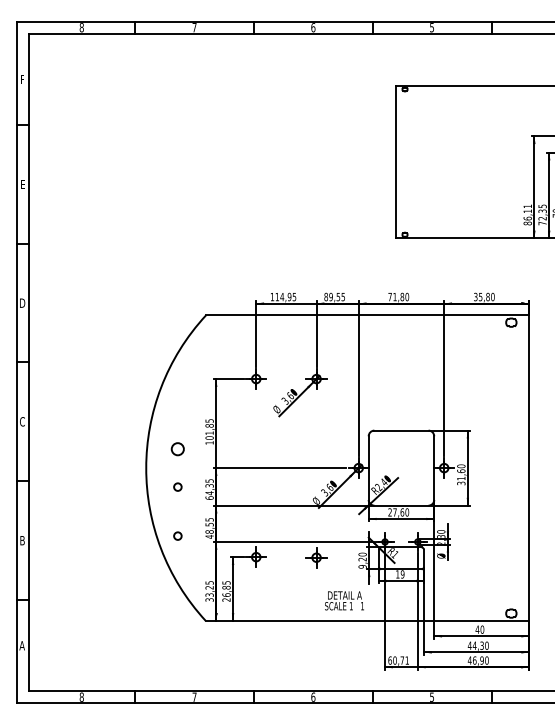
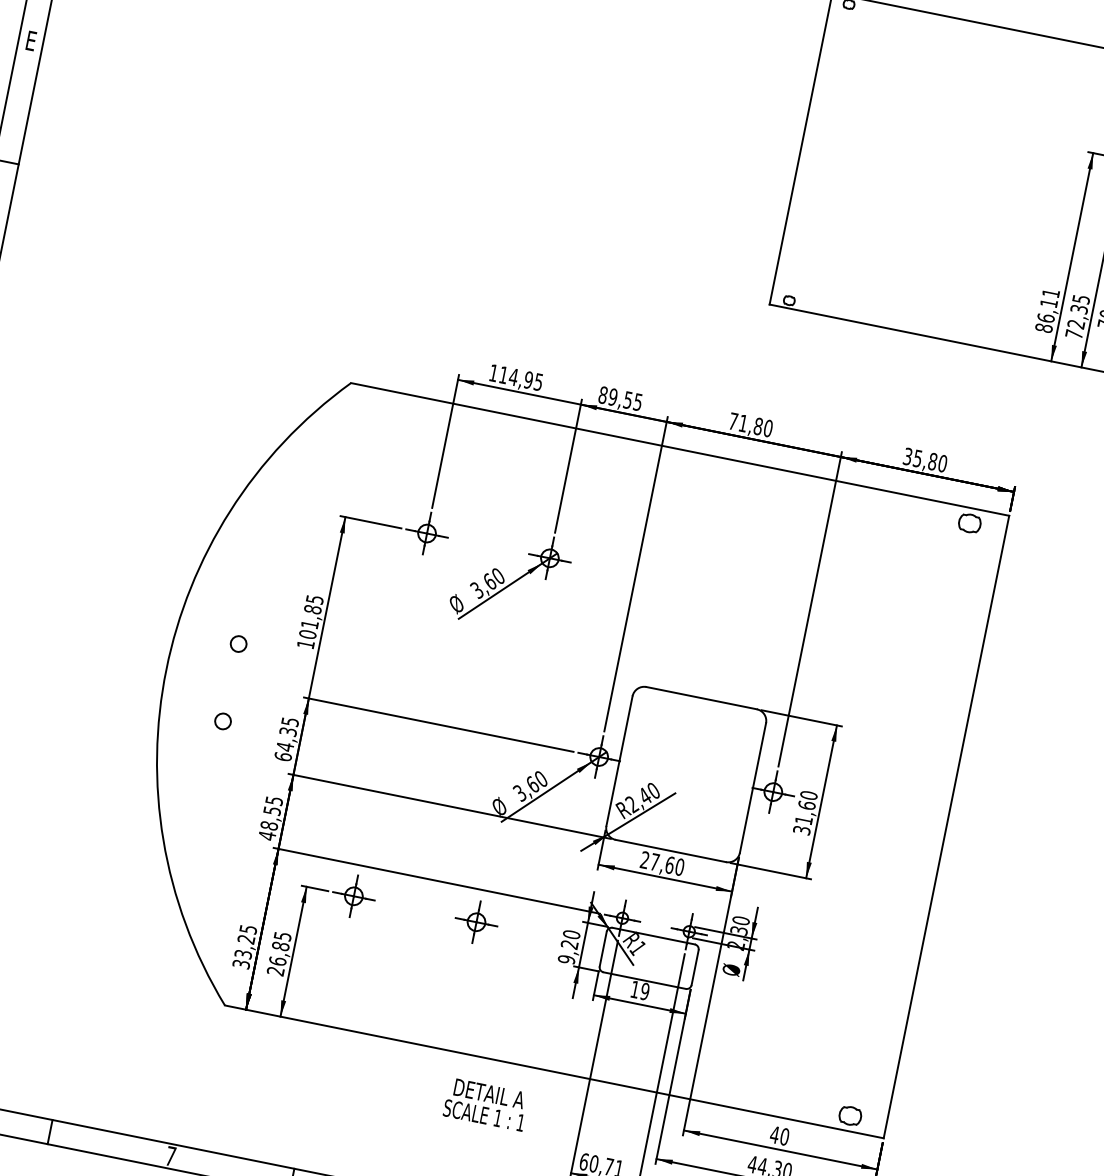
circle: (177, 448) -> (238, 642), size x0.62
circle: (177, 535) -> (202, 819), removed
text: (344, 600) -> (486, 1103), moved

